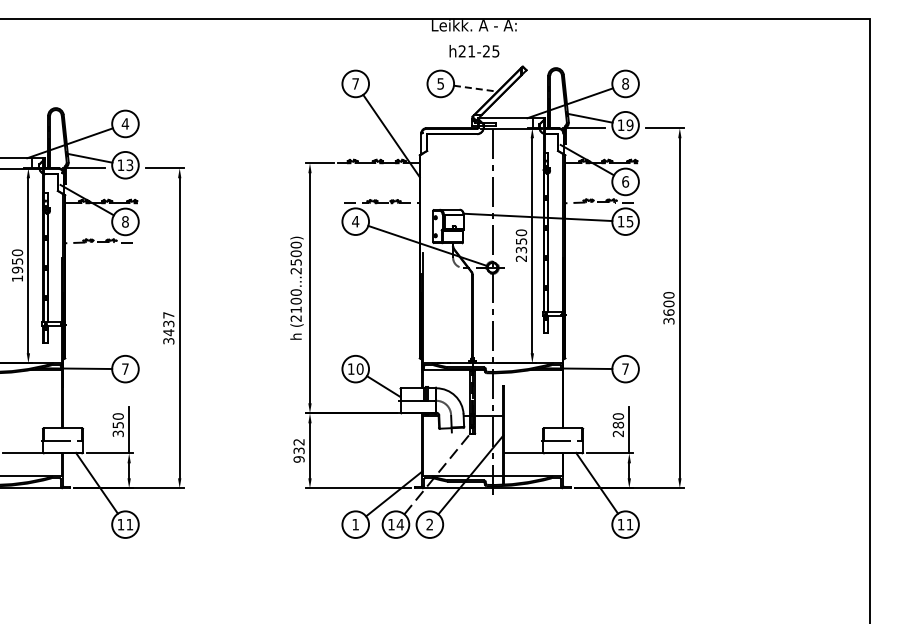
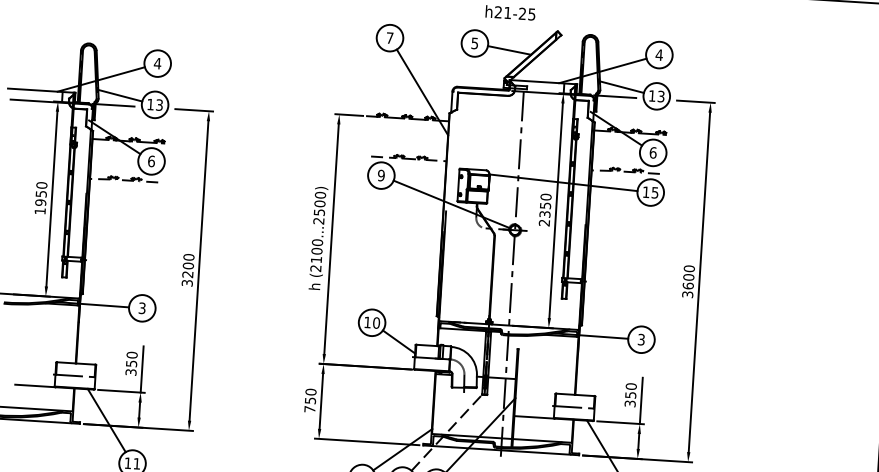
text: (625, 83) -> (659, 54), 8 -> 4
line: (475, 88) -> (509, 50), dashed -> solid
text: (629, 124) -> (660, 95), 19 -> 13
text: (125, 221) -> (151, 160), 8 -> 6
text: (355, 221) -> (381, 175), 4 -> 9
text: (168, 324) -> (188, 266), 3437 -> 3200
text: (125, 368) -> (142, 307), 7 -> 3
text: (625, 368) -> (641, 339), 7 -> 3
text: (618, 428) -> (630, 398), 280 -> 350
text: (298, 450) -> (309, 400), 932 -> 750

